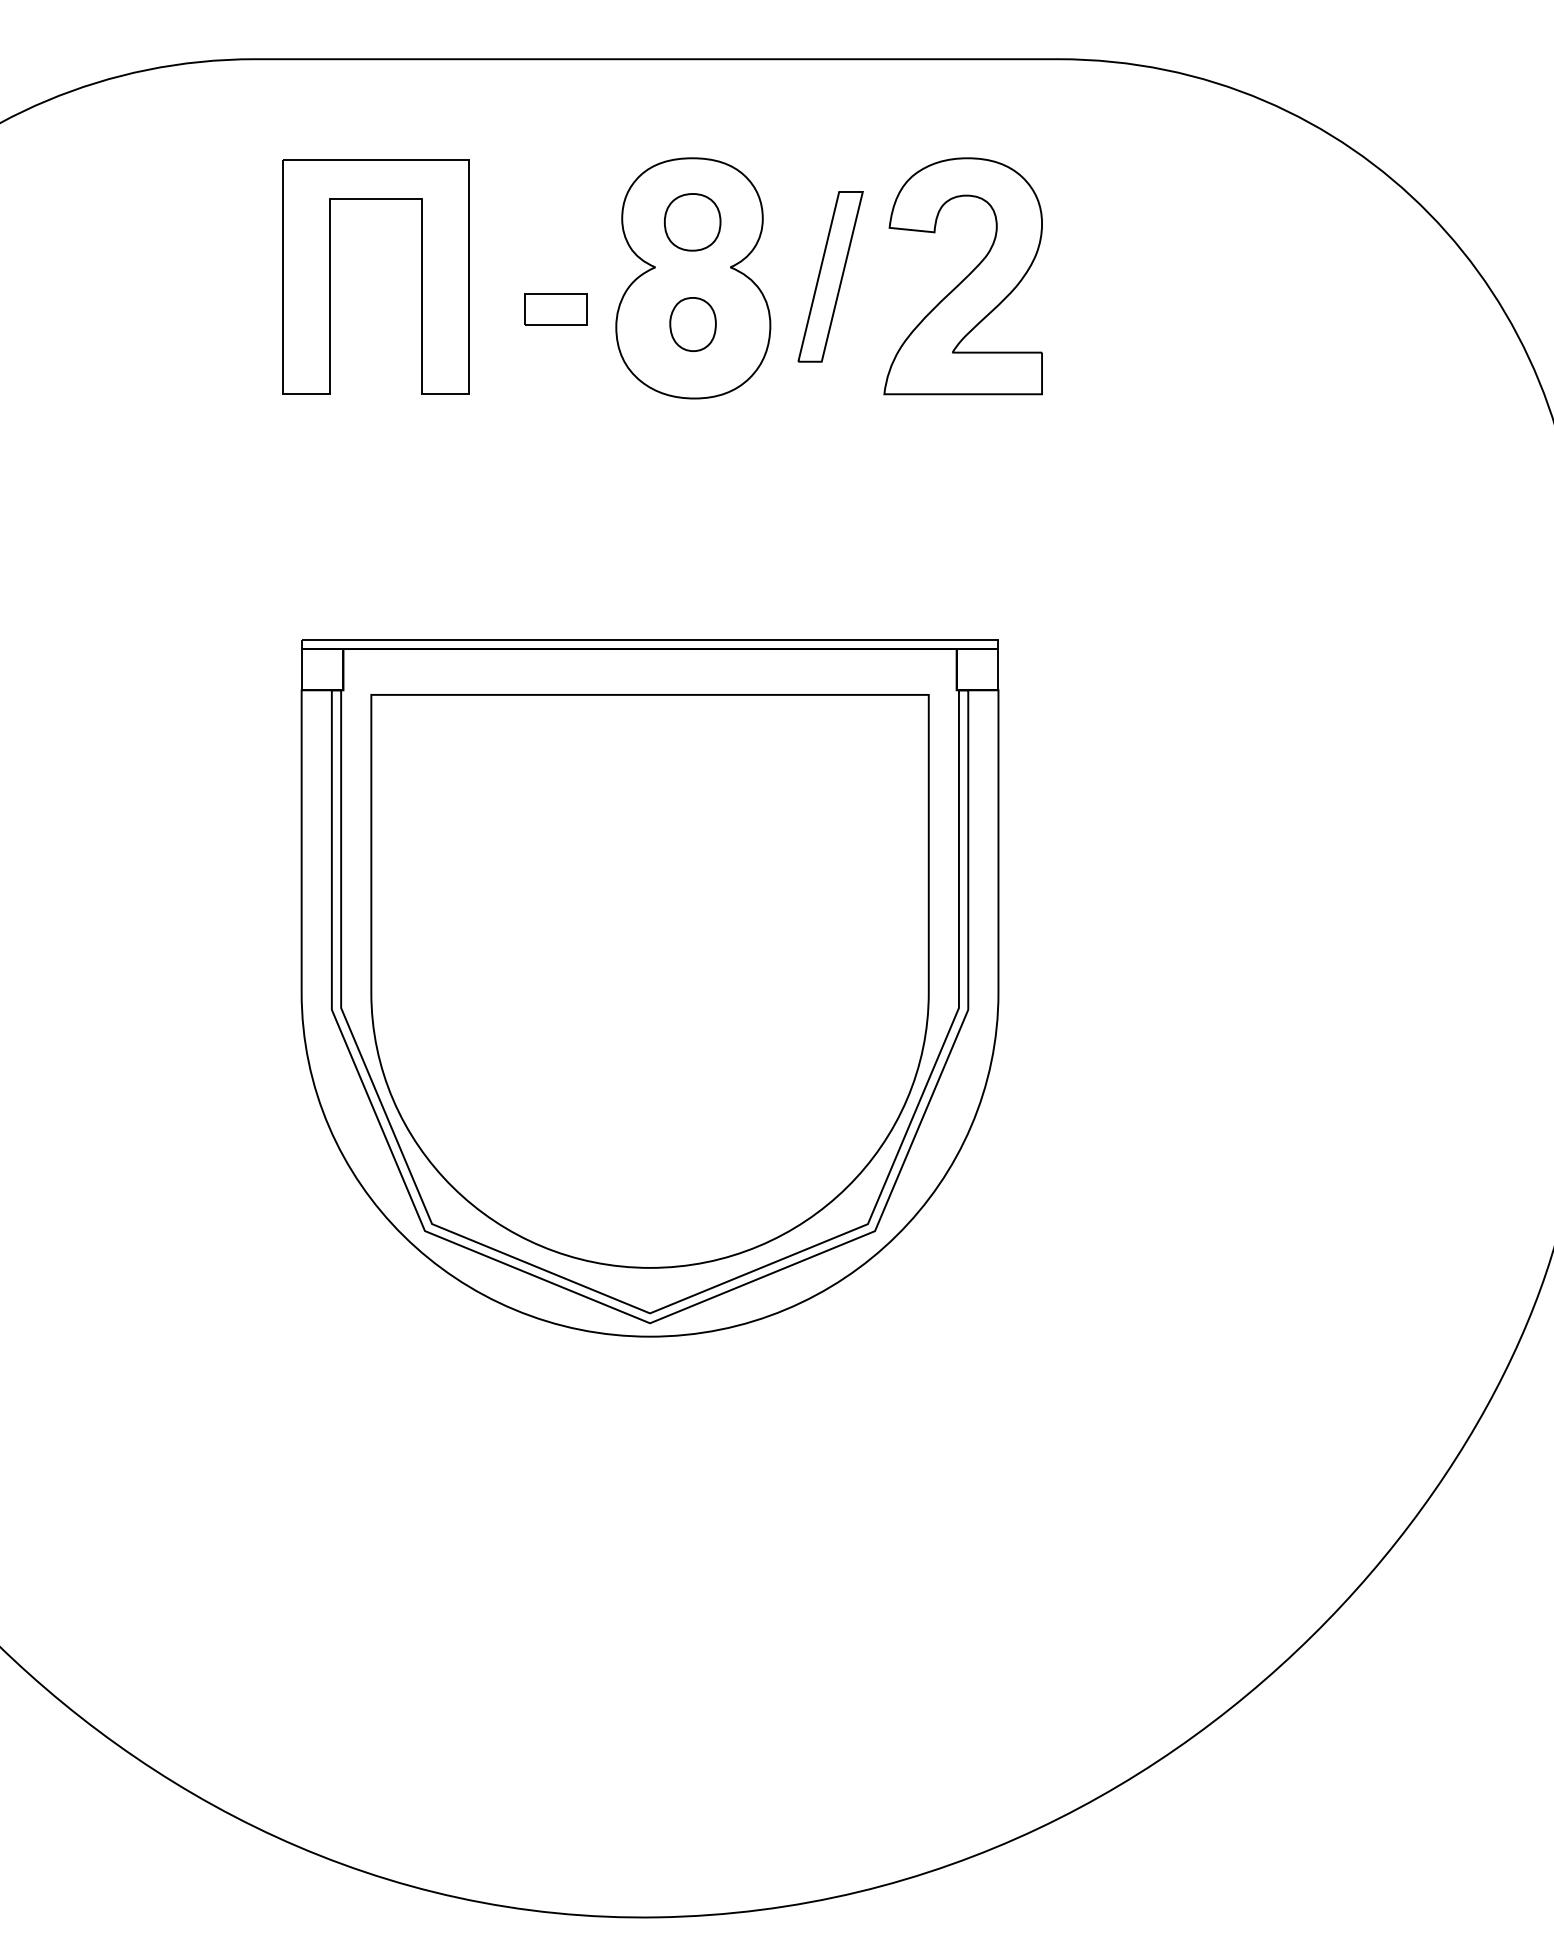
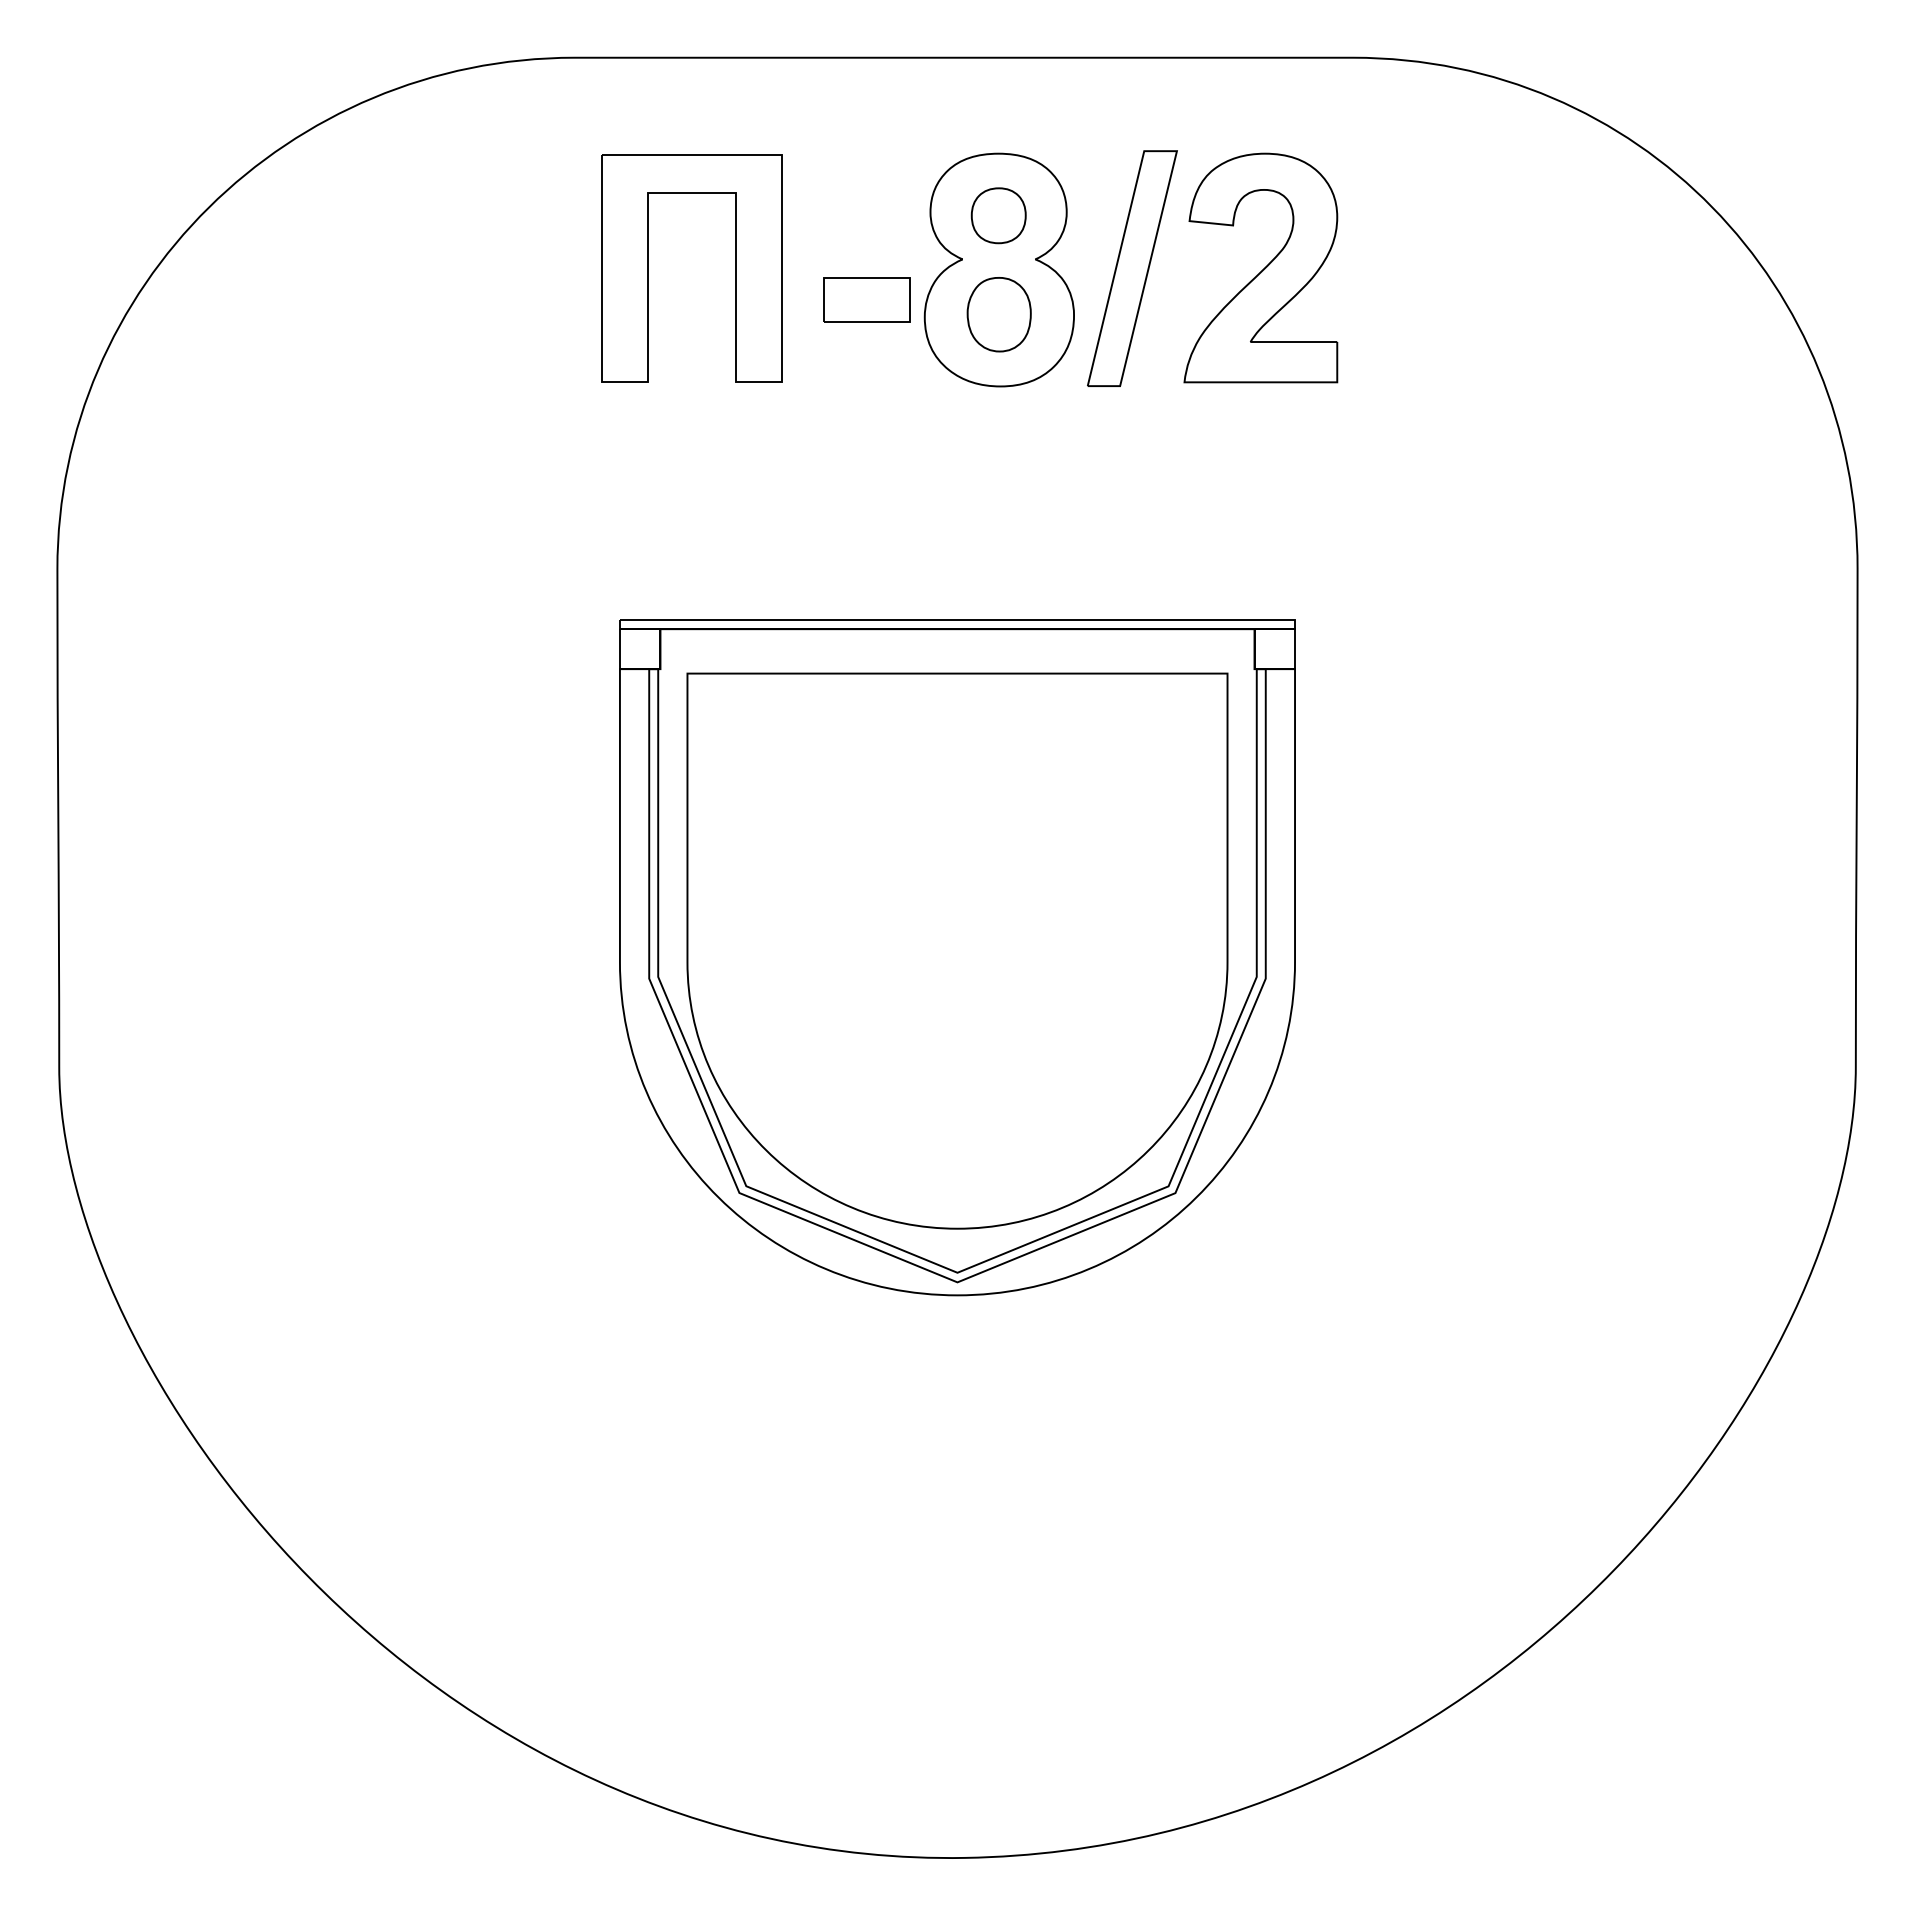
part: (830, 276) -> (1132, 268), size x1.43
part: (556, 308) -> (866, 299), size x1.43
part: (692, 324) -> (998, 314), size x1.43

